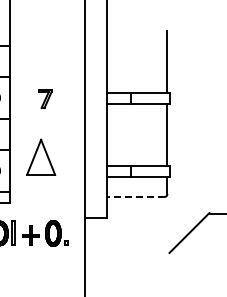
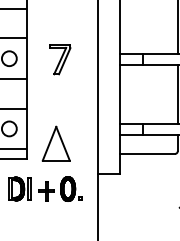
part: (45, 98) -> (60, 59), size x1.67
part: (41, 156) -> (56, 142), moved
line: (135, 196) -> (147, 153), dashed -> solid

